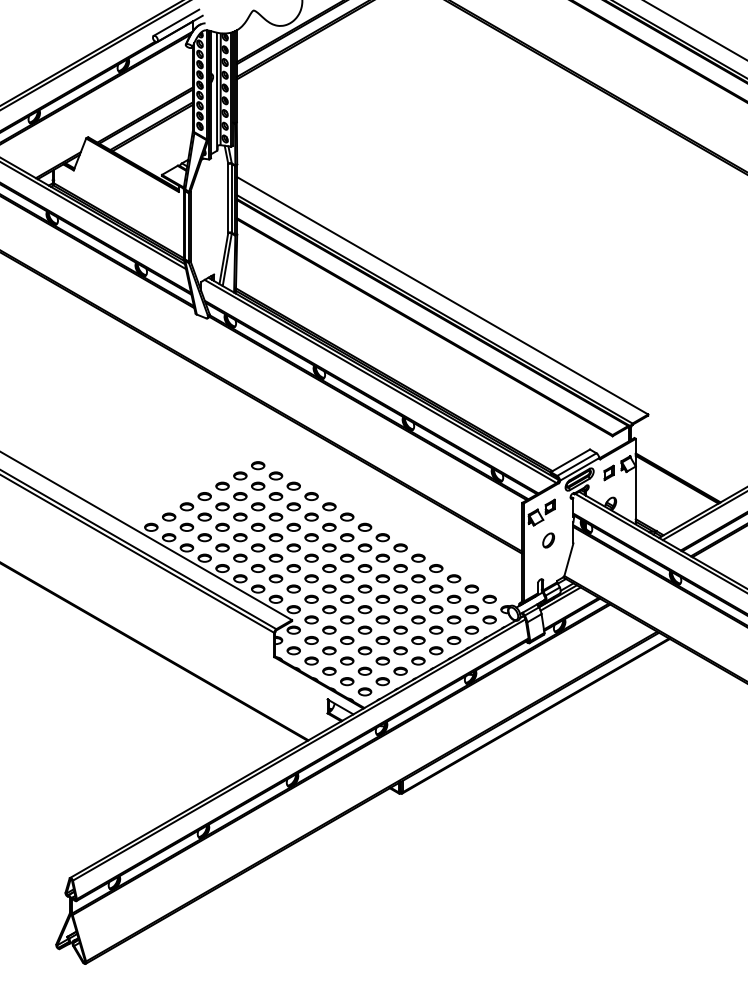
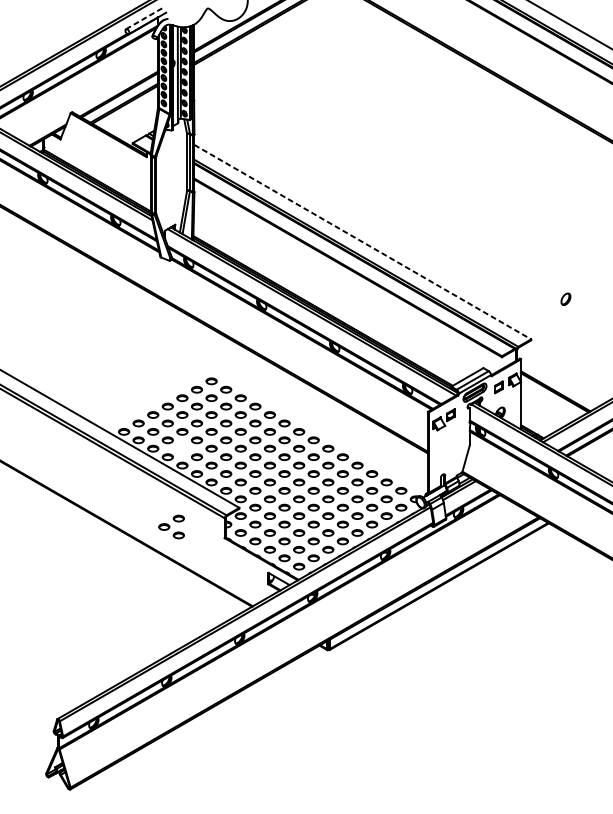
line: (176, 22) -> (144, 18), solid -> dashed
line: (443, 296) -> (363, 242), solid -> dashed
part: (548, 540) -> (565, 299), moved
part: (222, 547) -> (182, 448), removed
part: (209, 643) -> (171, 527), added

